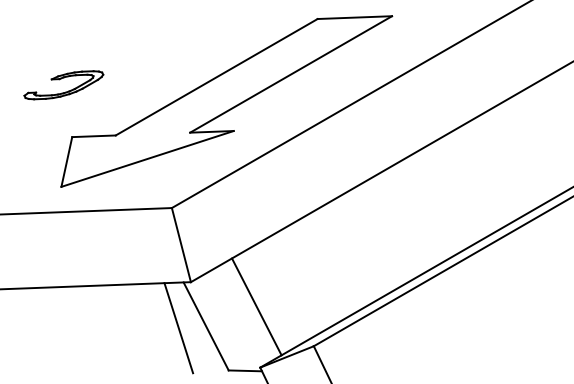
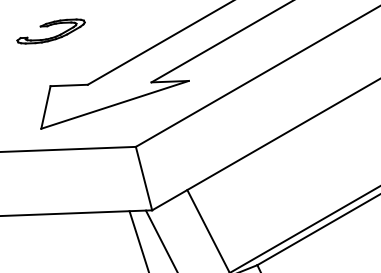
part: (61, 79) -> (49, 26), moved

